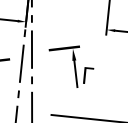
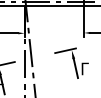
part: (70, 65) -> (71, 62), moved

